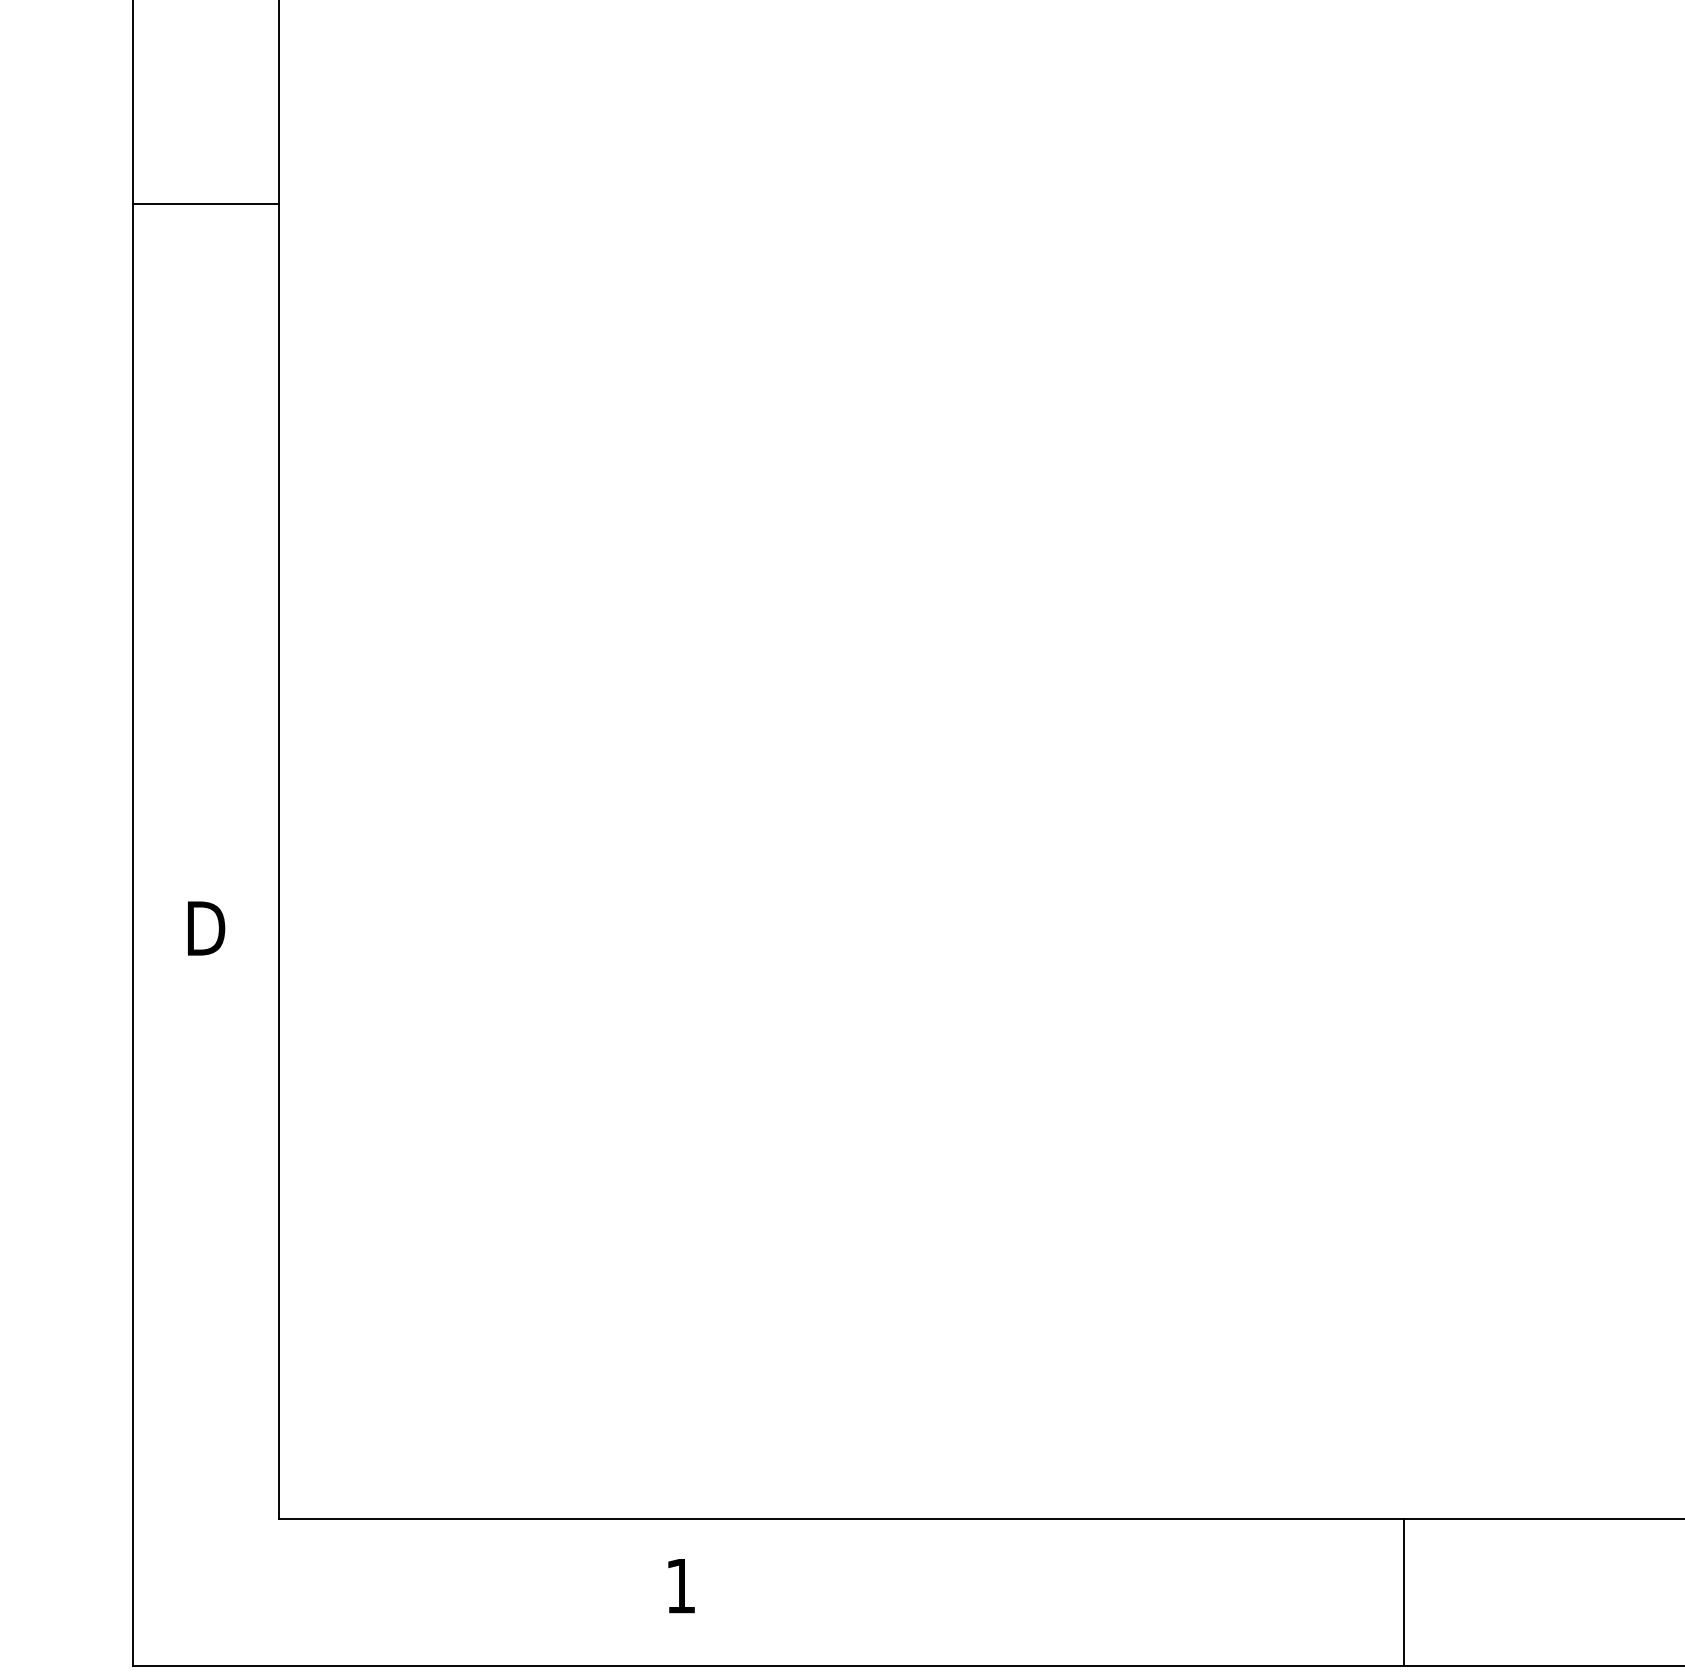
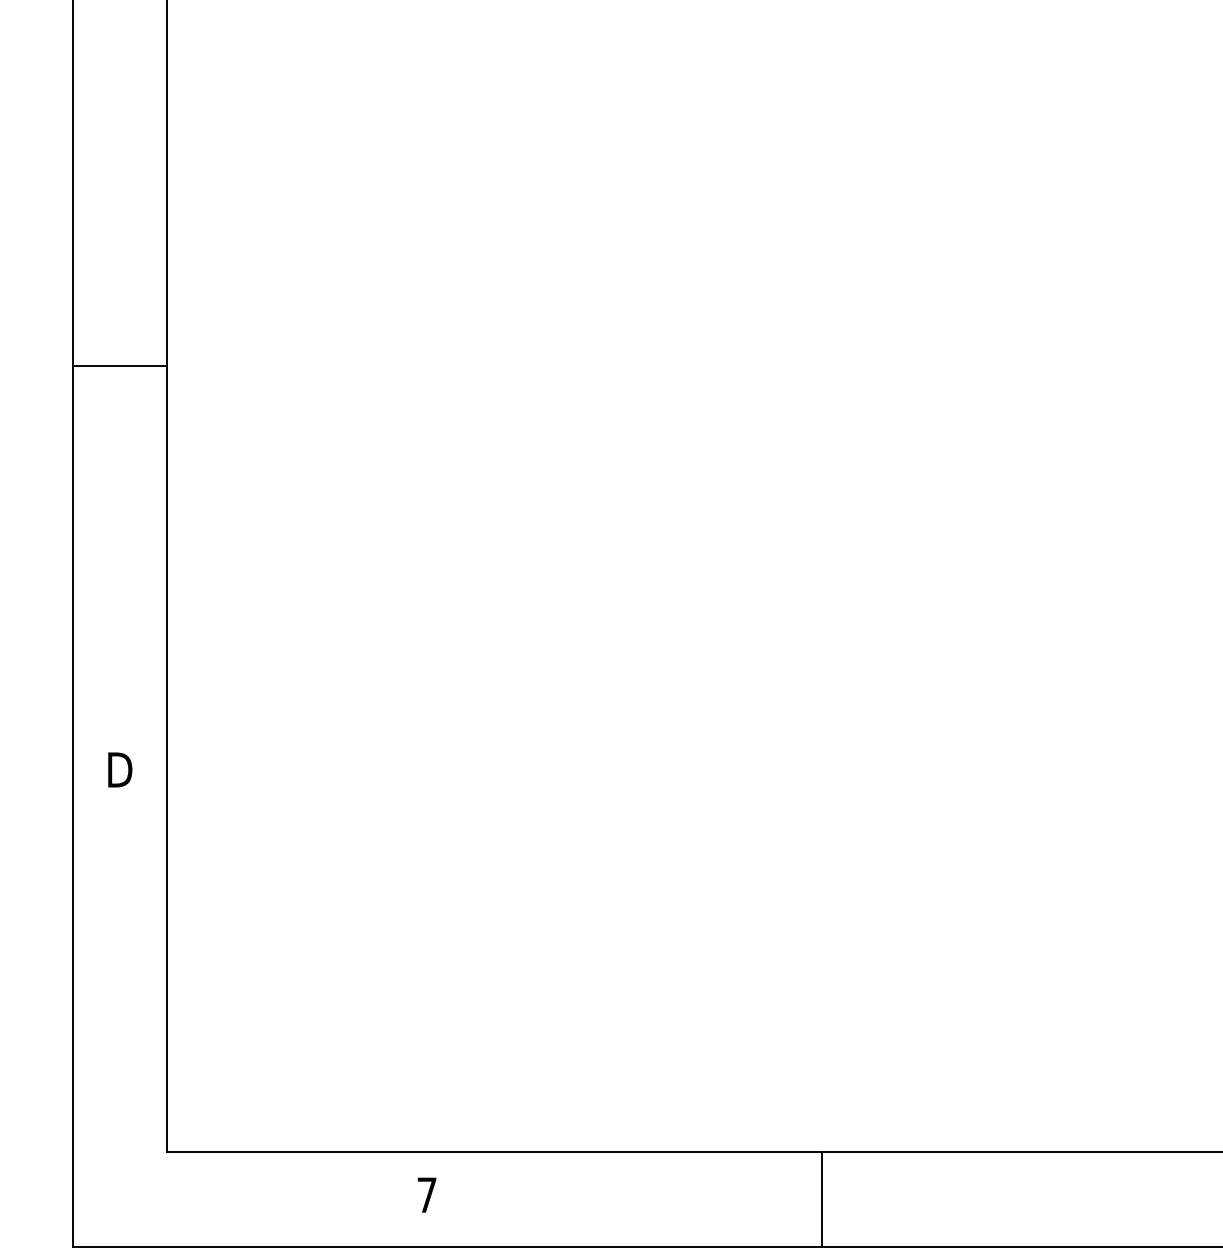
line: (205, 204) -> (119, 365), moved
text: (680, 1584) -> (426, 1194), 1 -> 7
line: (1403, 1592) -> (821, 1199), moved

